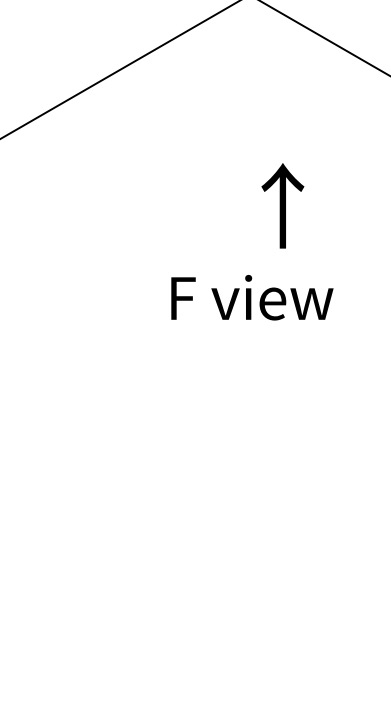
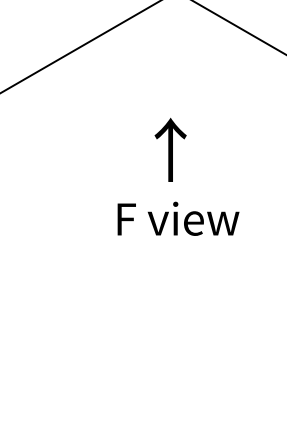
text: (282, 205) -> (170, 149), moved

